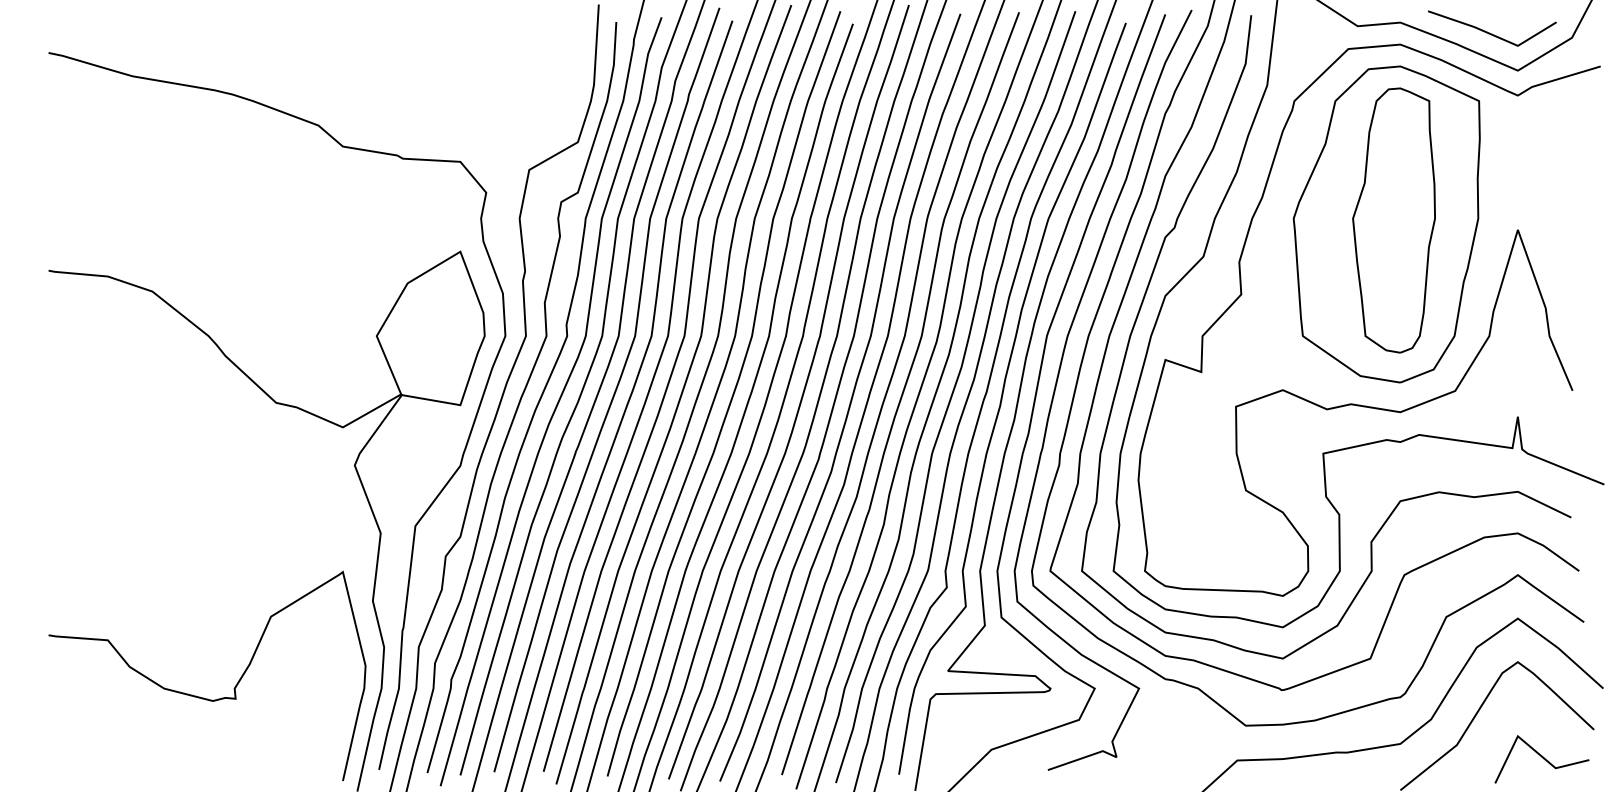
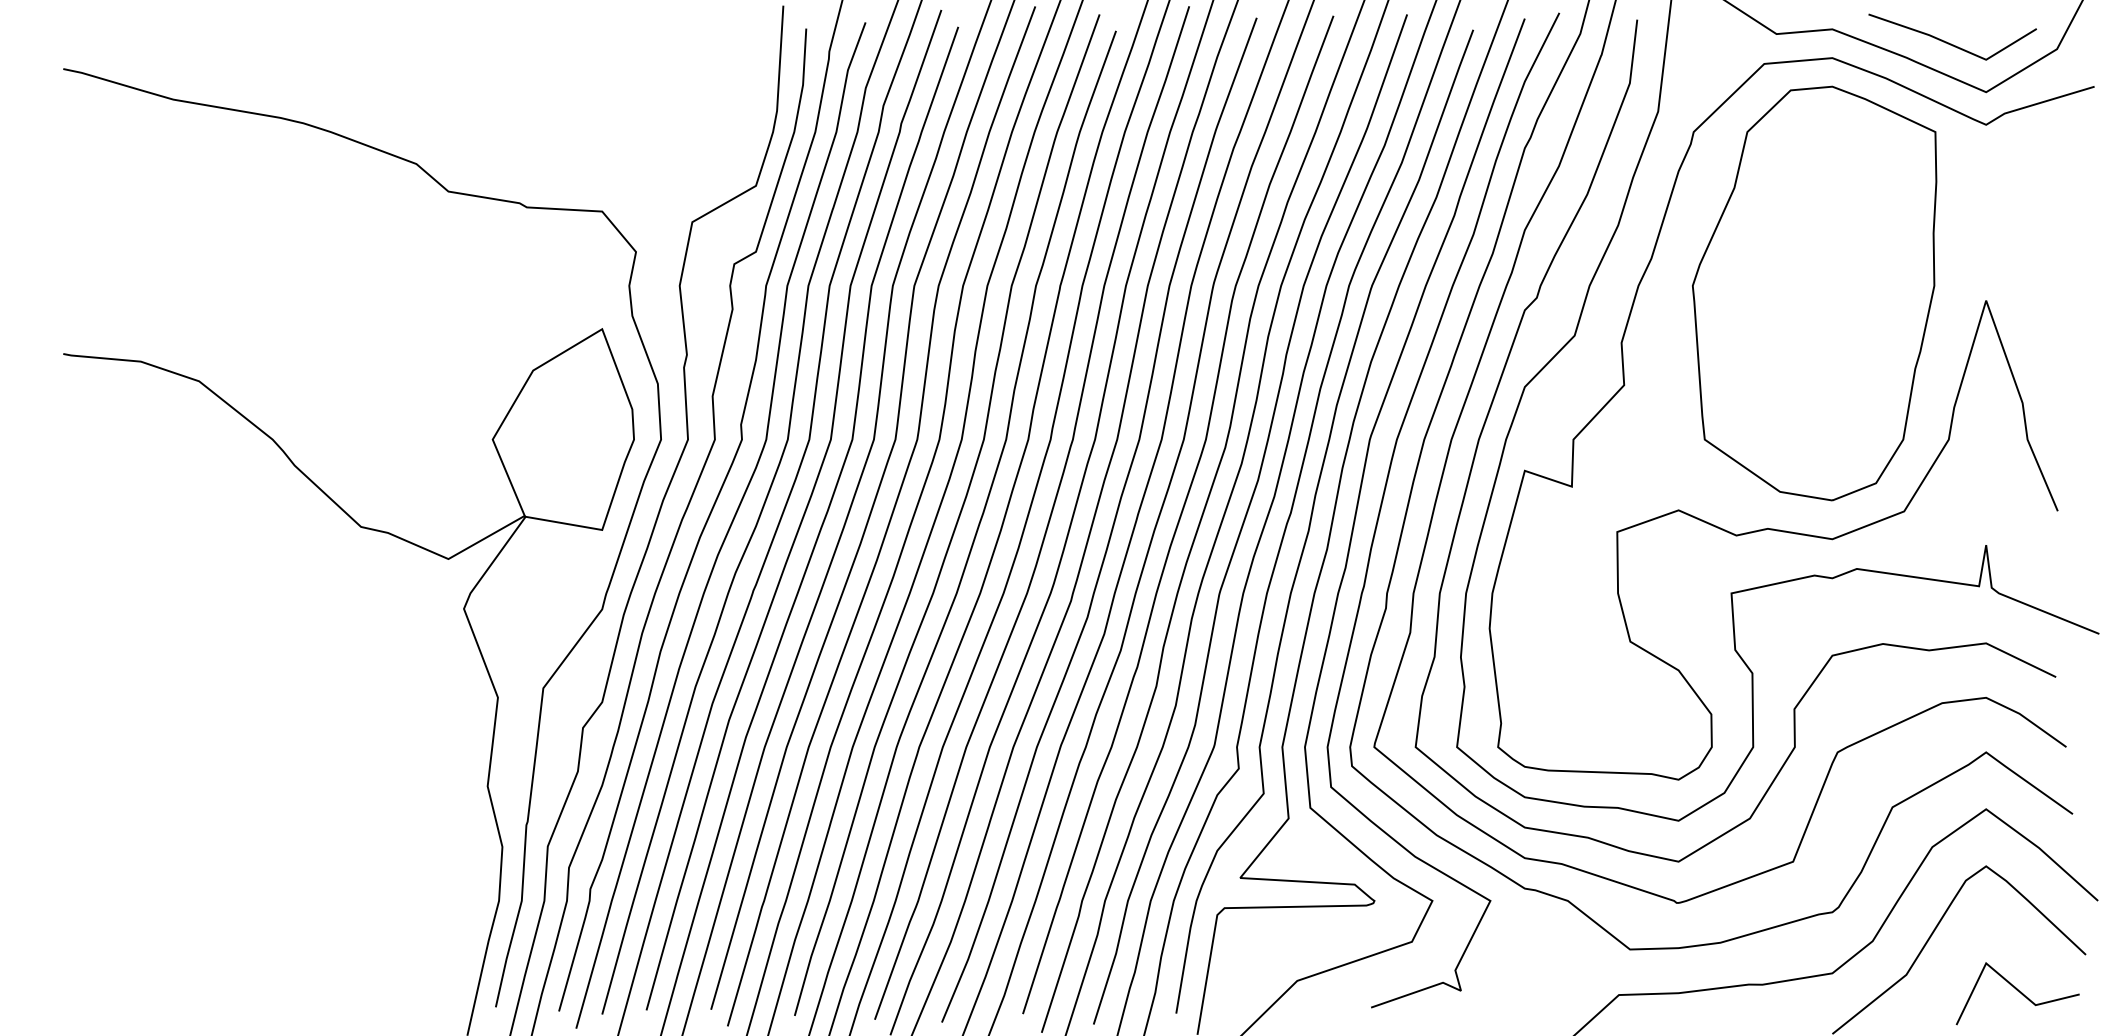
part: (1393, 220) -> (1823, 288), removed
curve: (202, 697) -> (264, 912), removed

